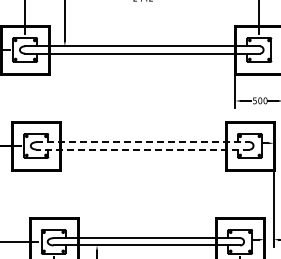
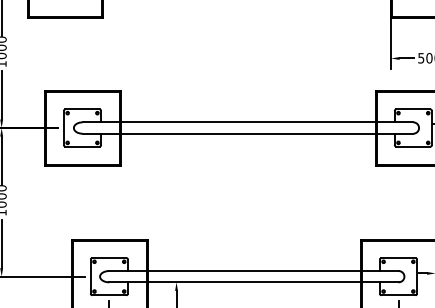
line: (143, 142) -> (248, 122), dashed -> solid
line: (143, 149) -> (248, 133), dashed -> solid

